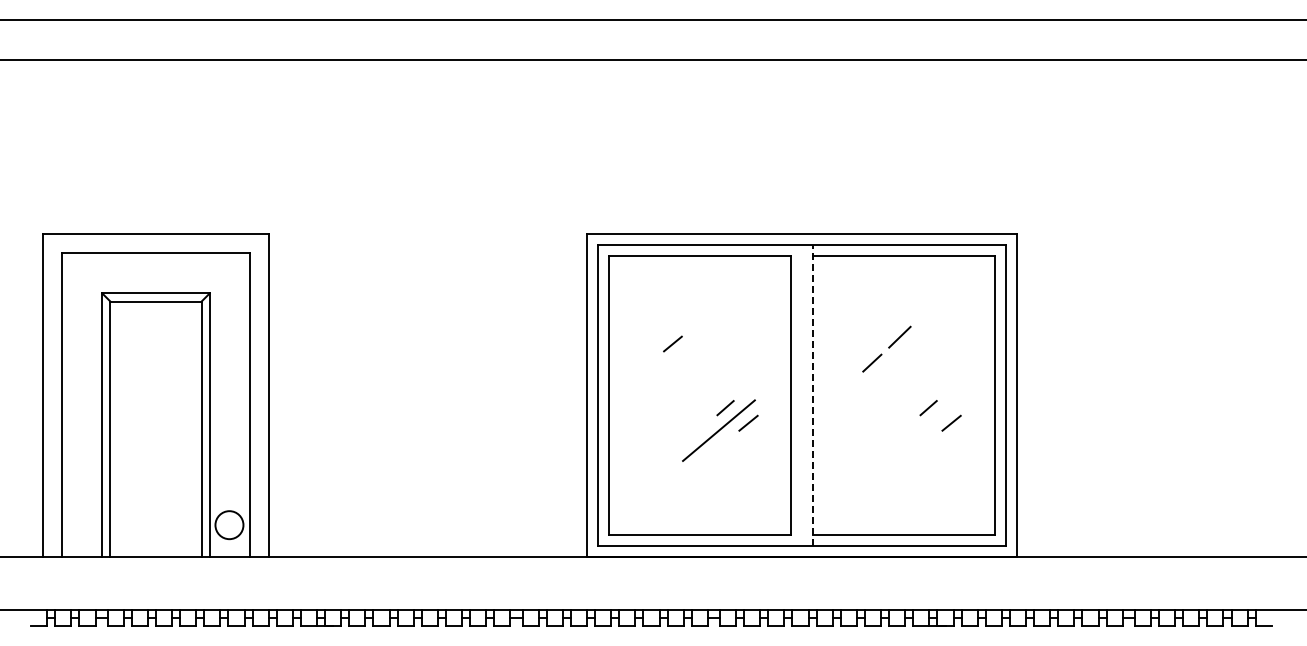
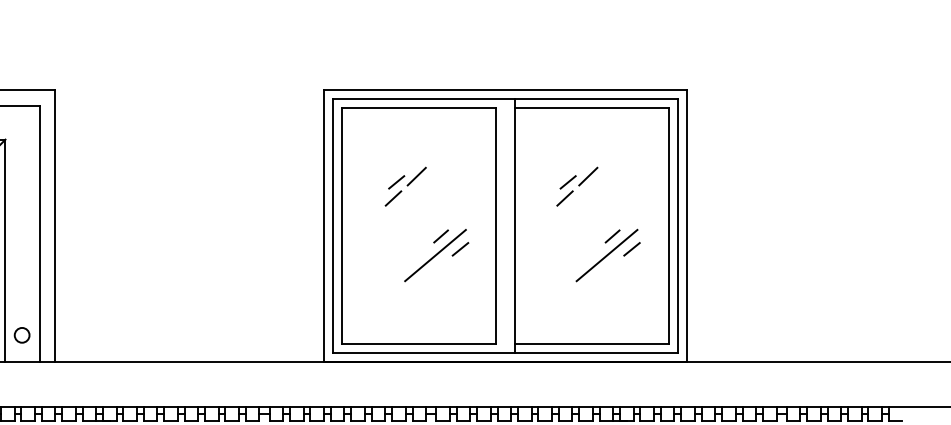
line: (696, 336) -> (416, 176), added
line: (875, 343) -> (567, 181), added
line: (669, 362) -> (393, 197), added
line: (812, 394) -> (514, 224), dashed -> solid
line: (922, 430) -> (607, 255), added
circle: (229, 524) -> (22, 334), size x0.62

